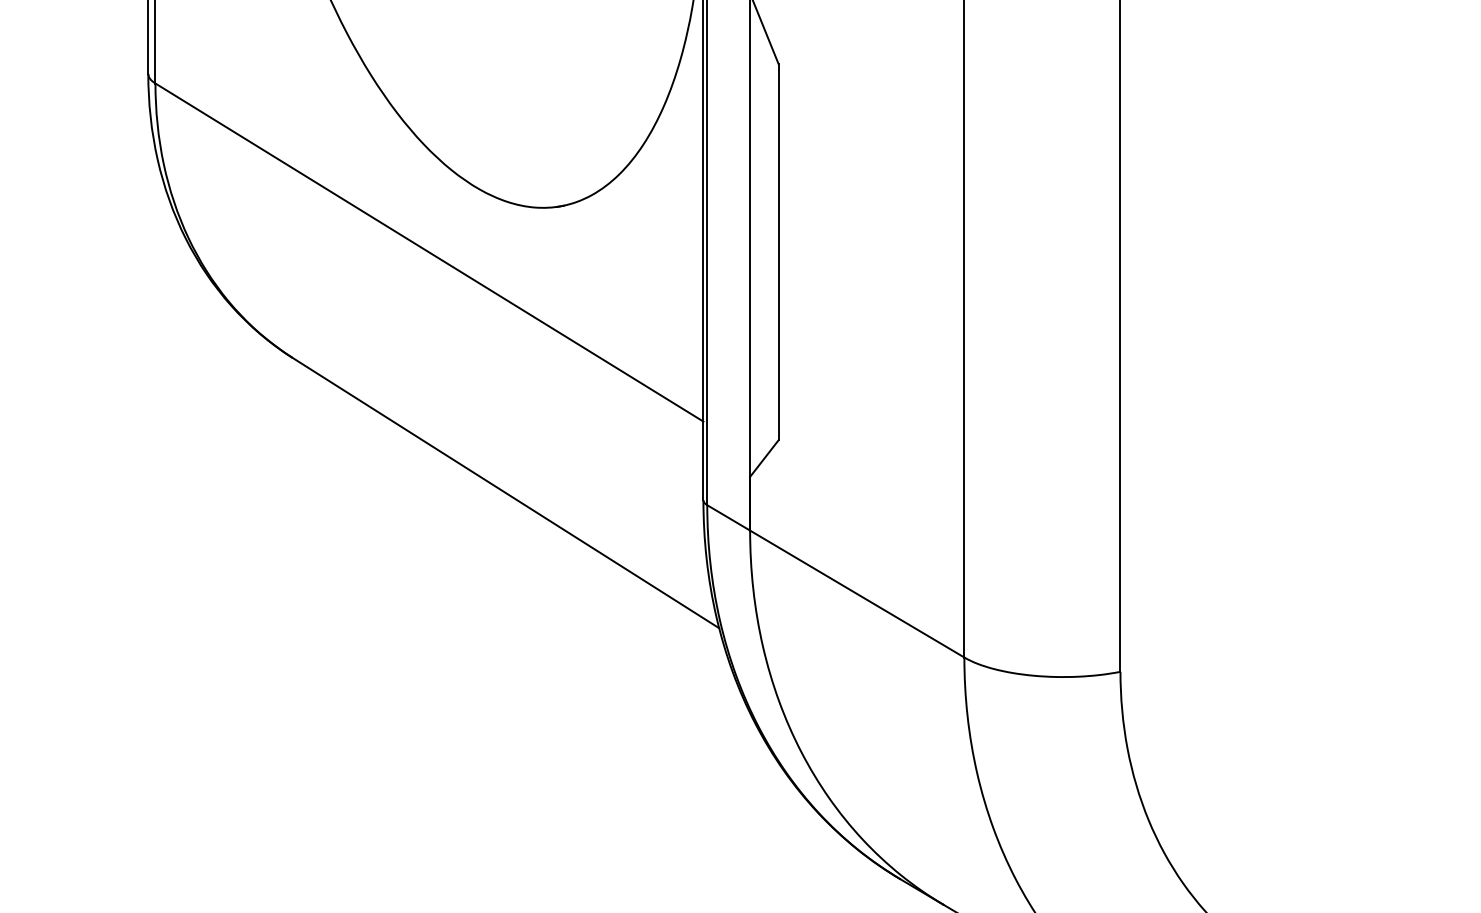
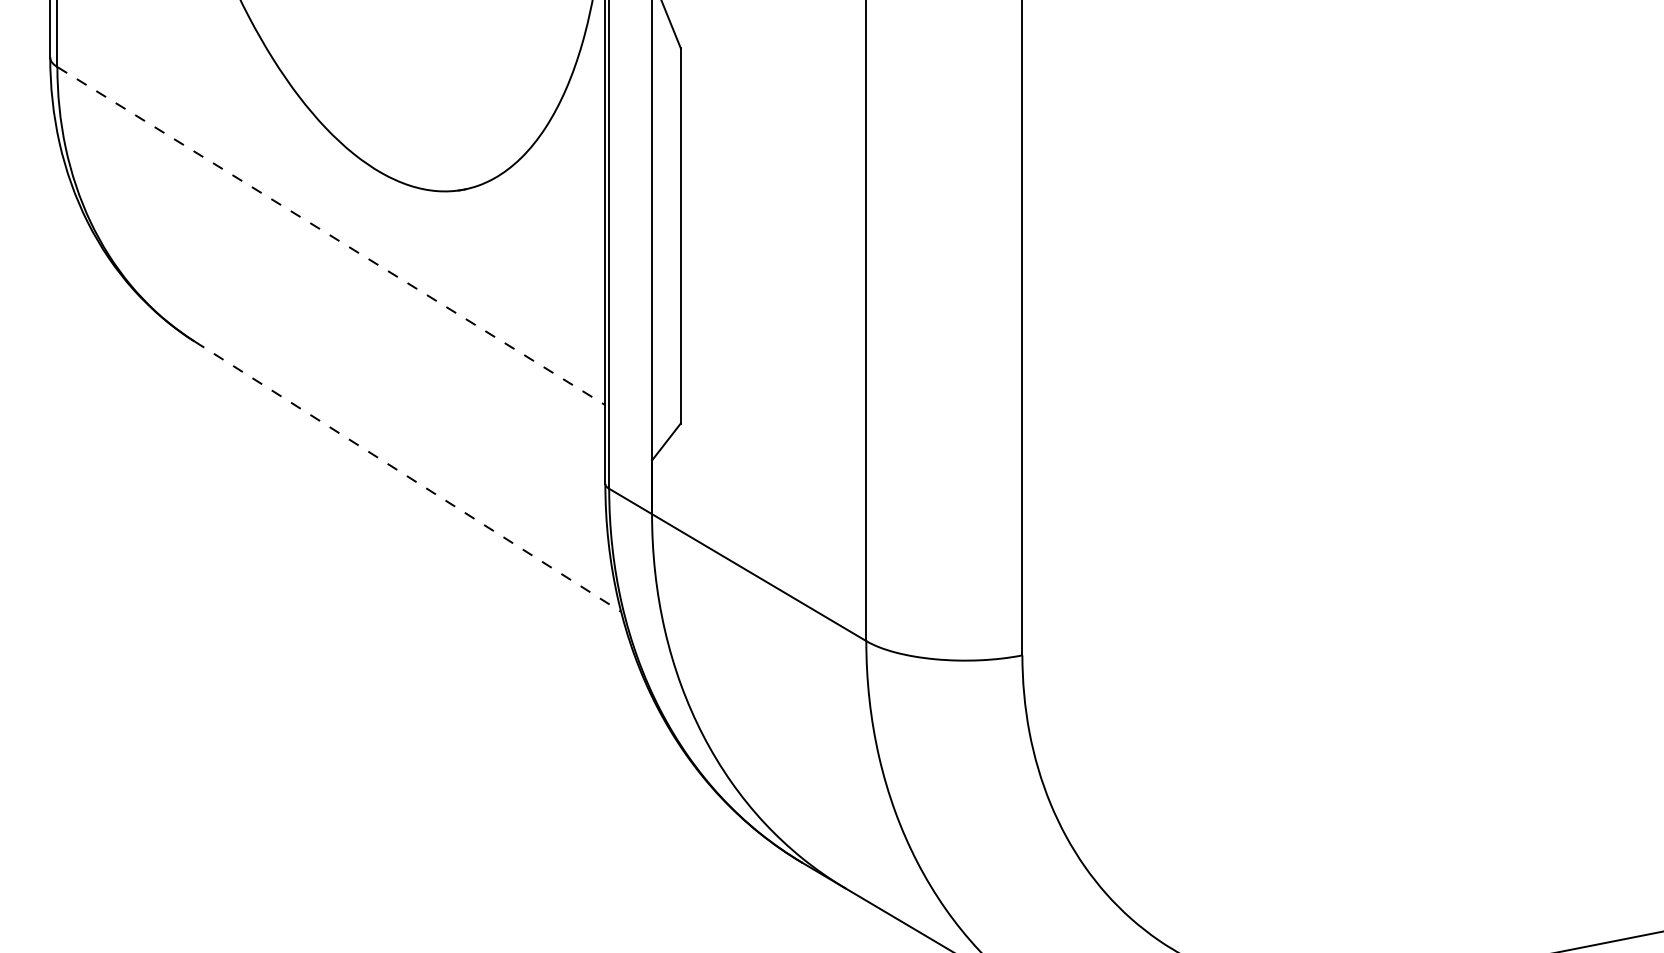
line: (429, 252) -> (331, 236), solid -> dashed
line: (505, 492) -> (407, 476), solid -> dashed

